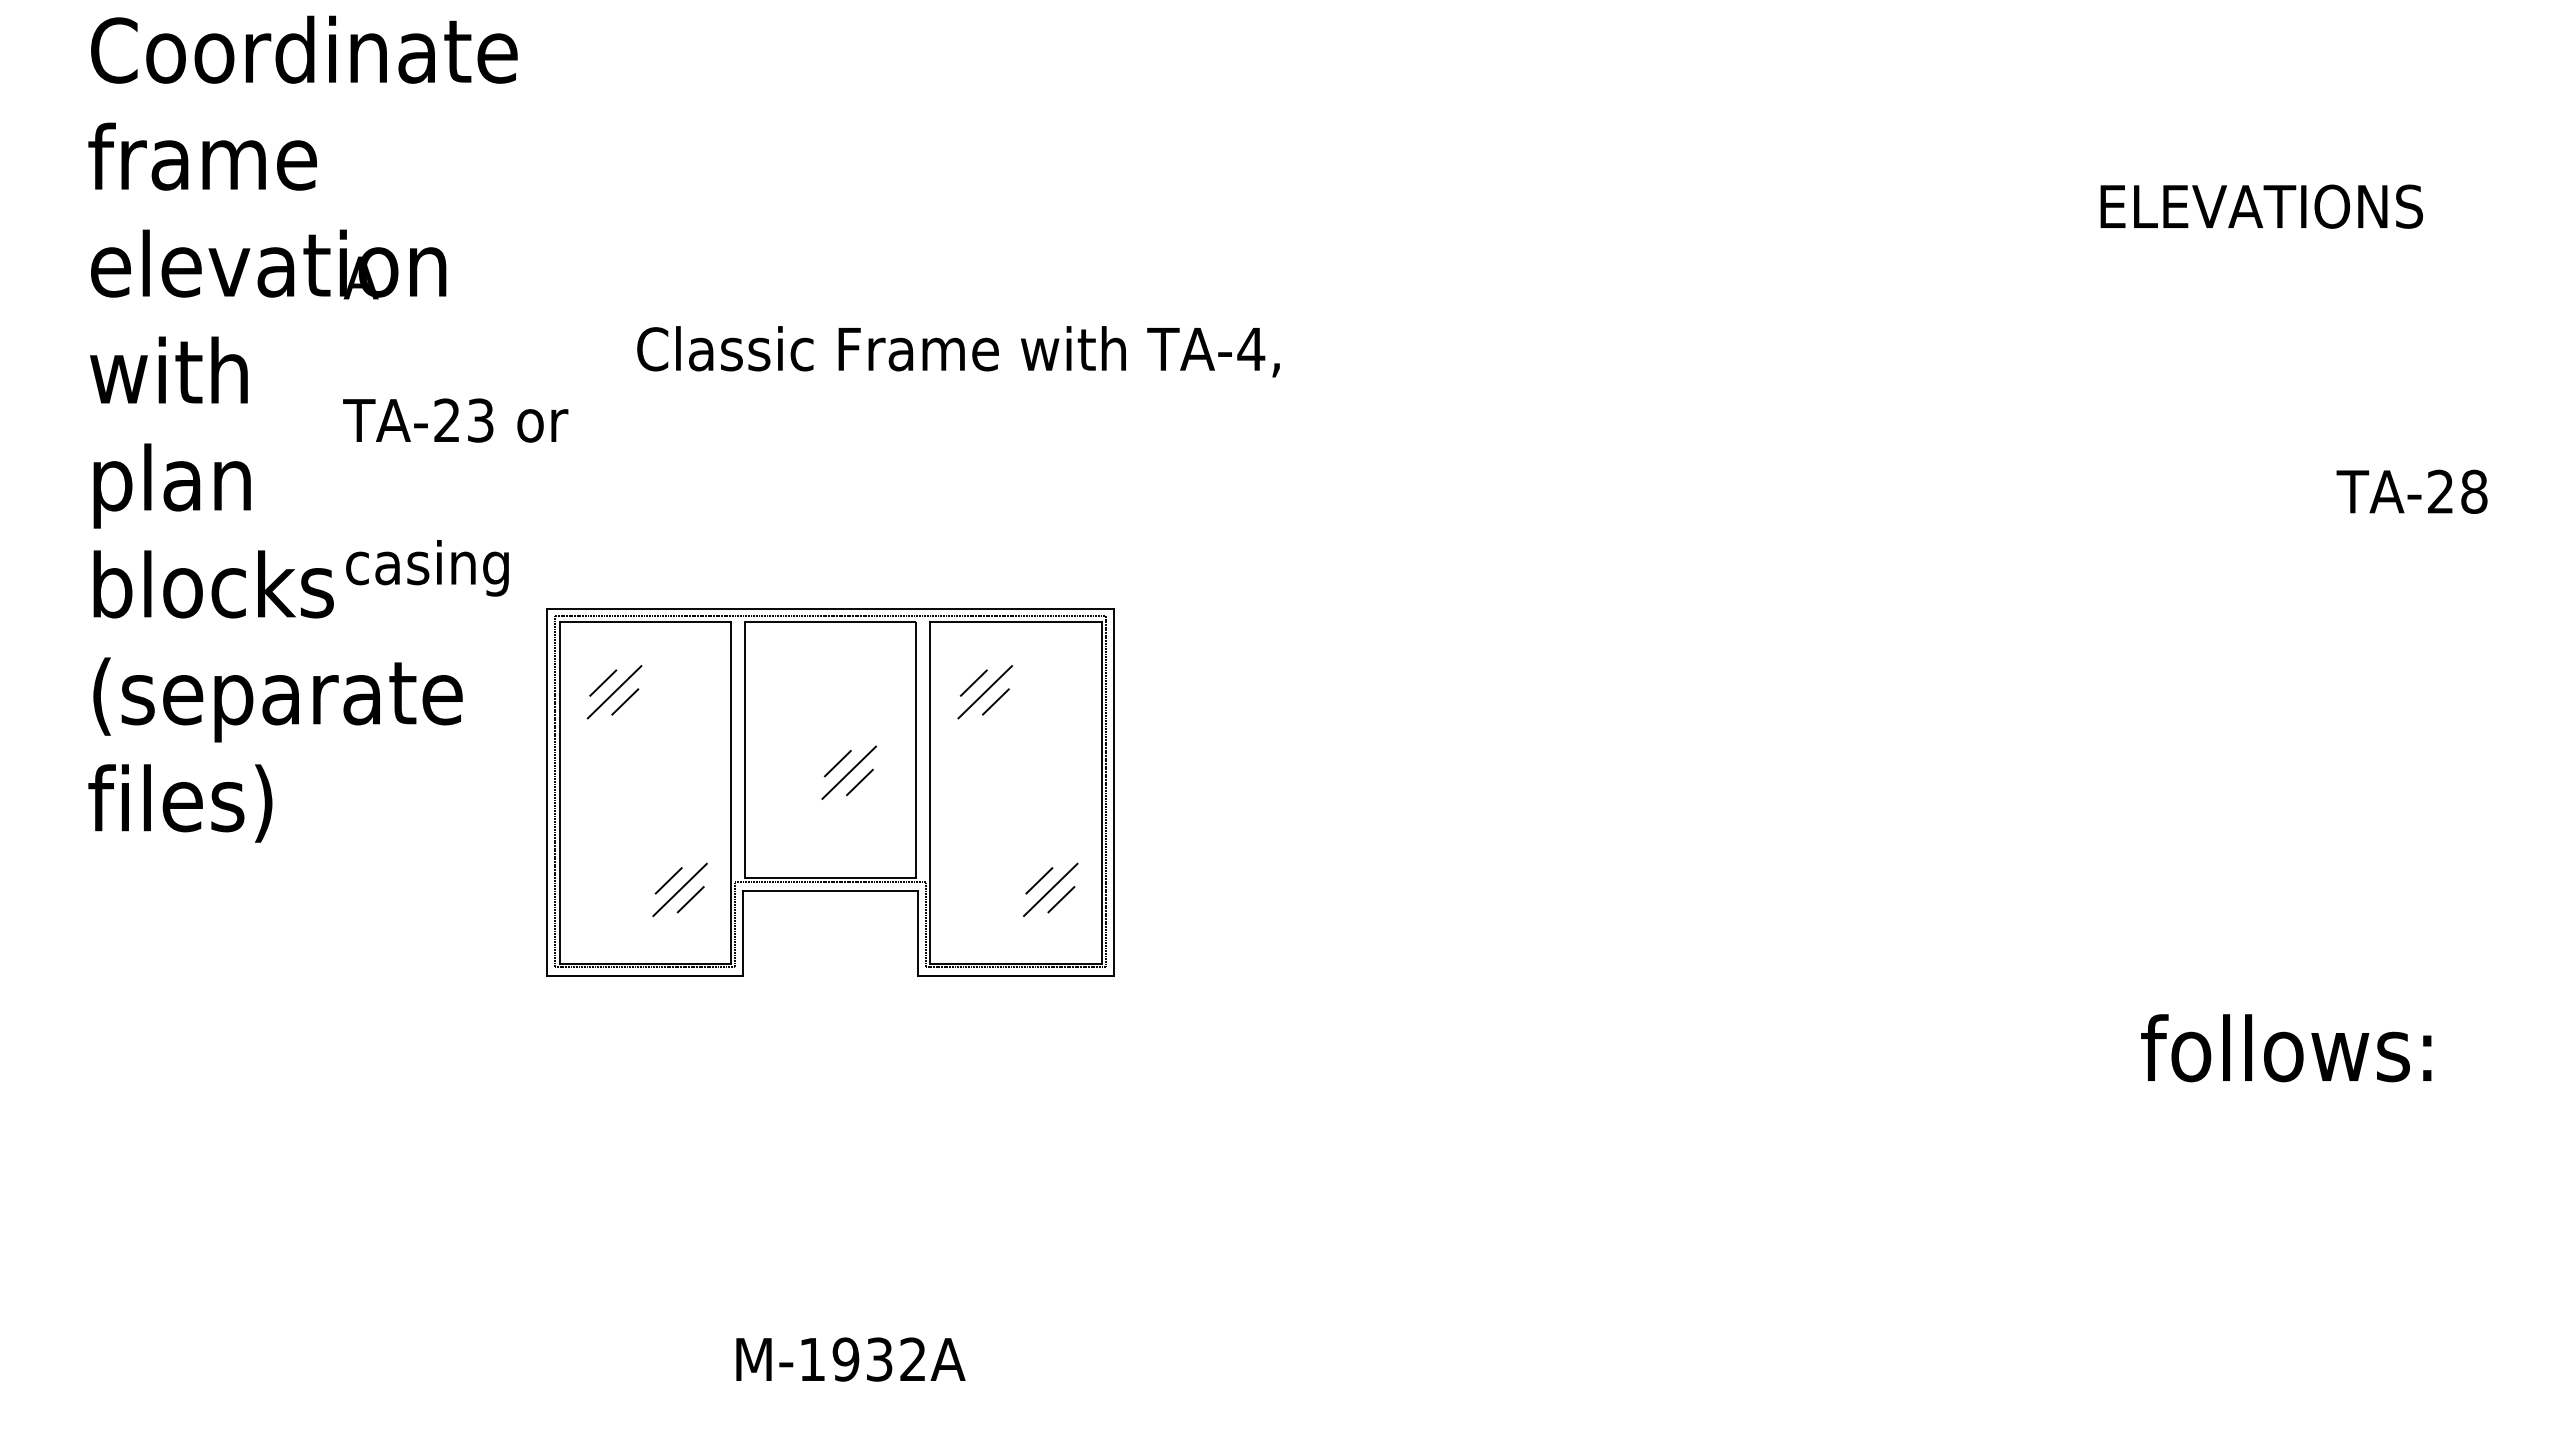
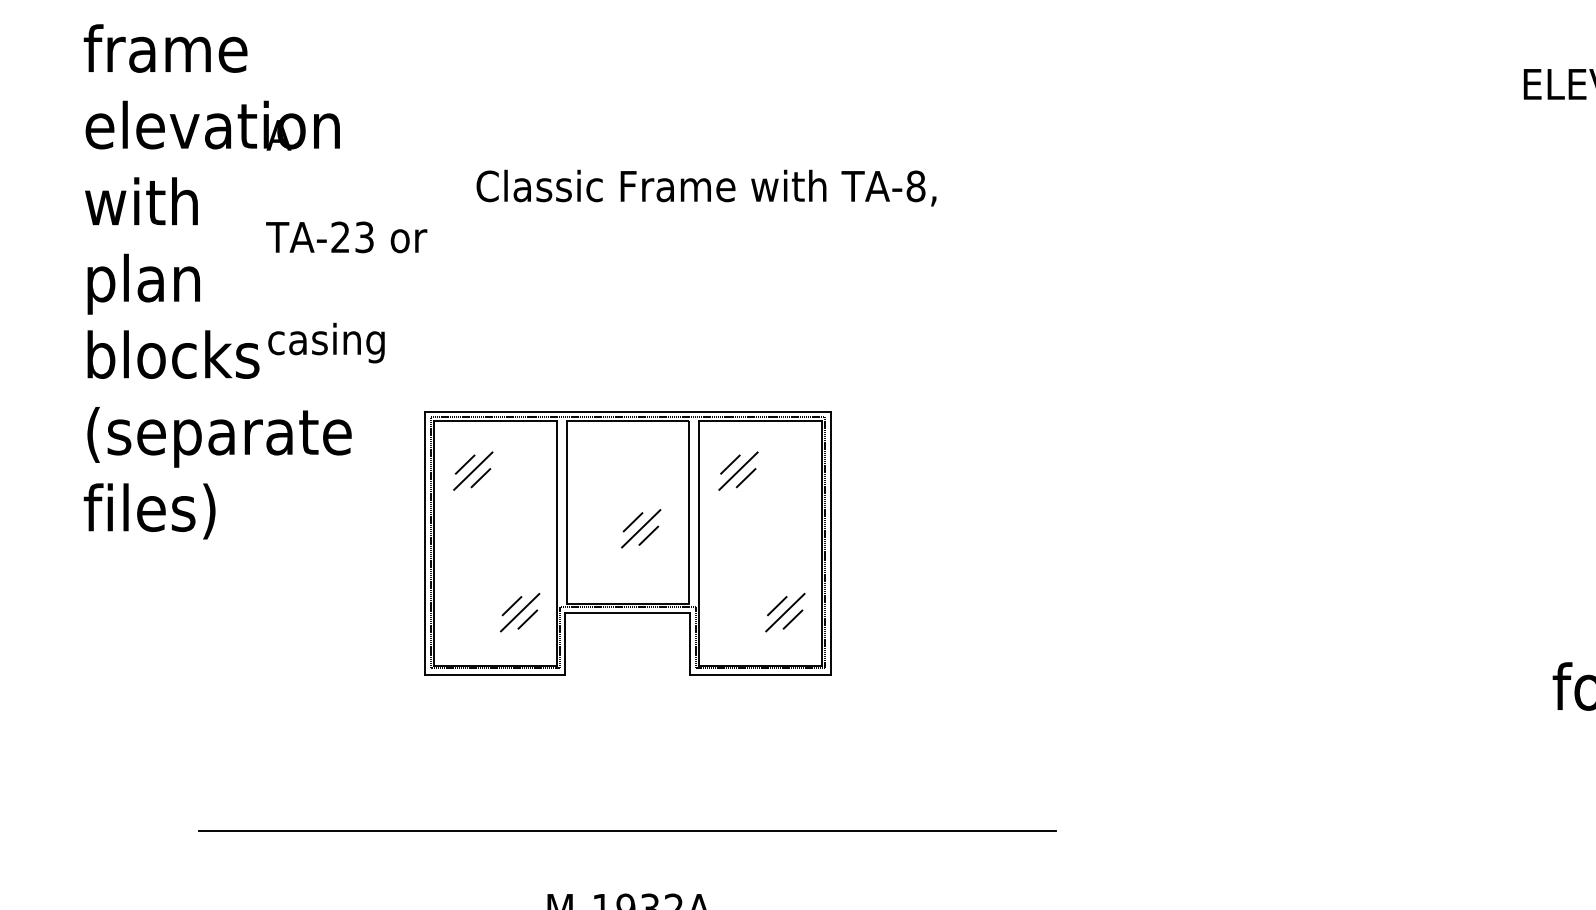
text: (1251, 349) -> (916, 186), TA-4, -> TA-8,
part: (830, 792) -> (627, 542), moved
line: (848, 1249) -> (627, 830), added

